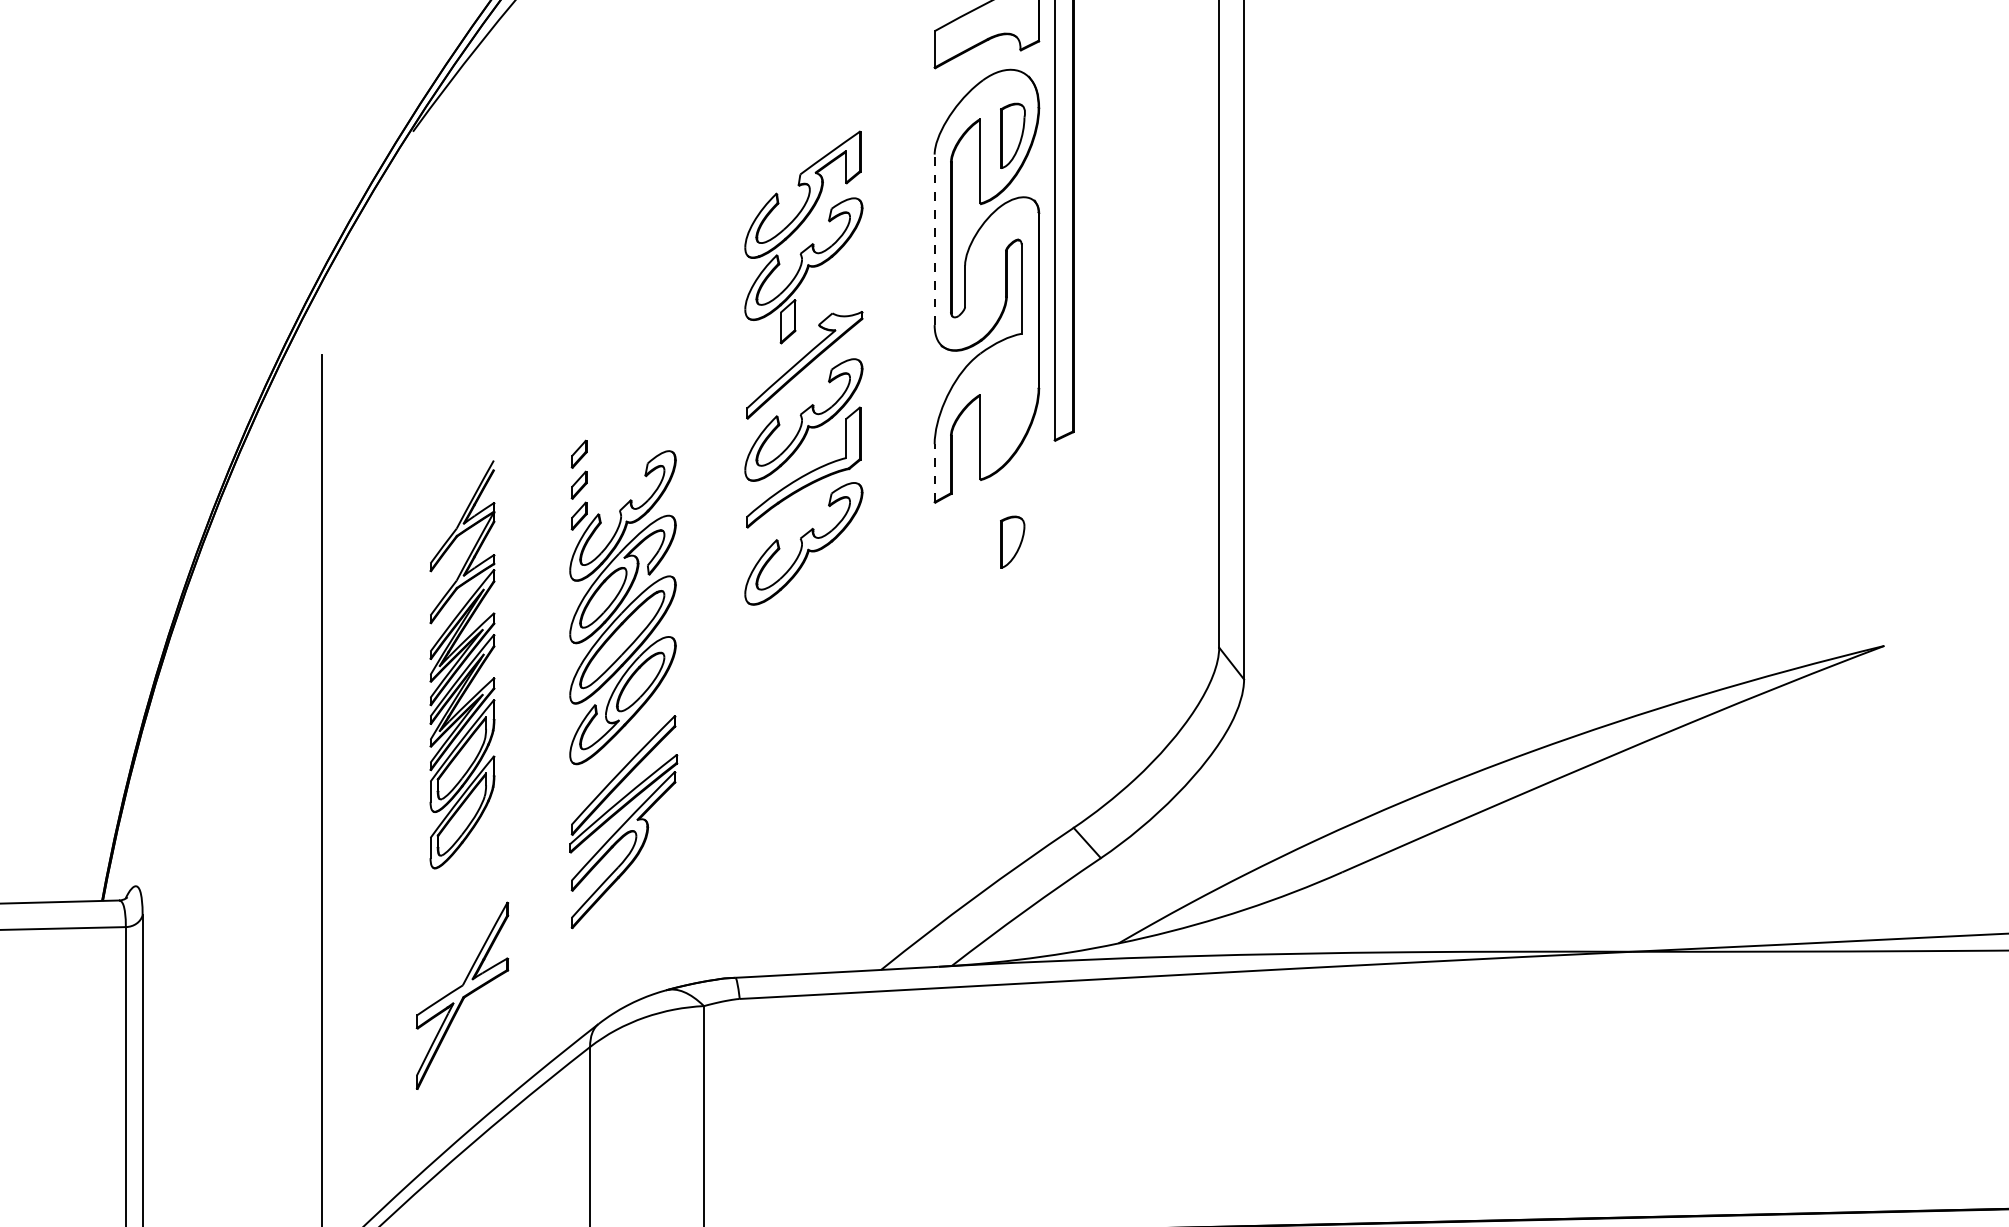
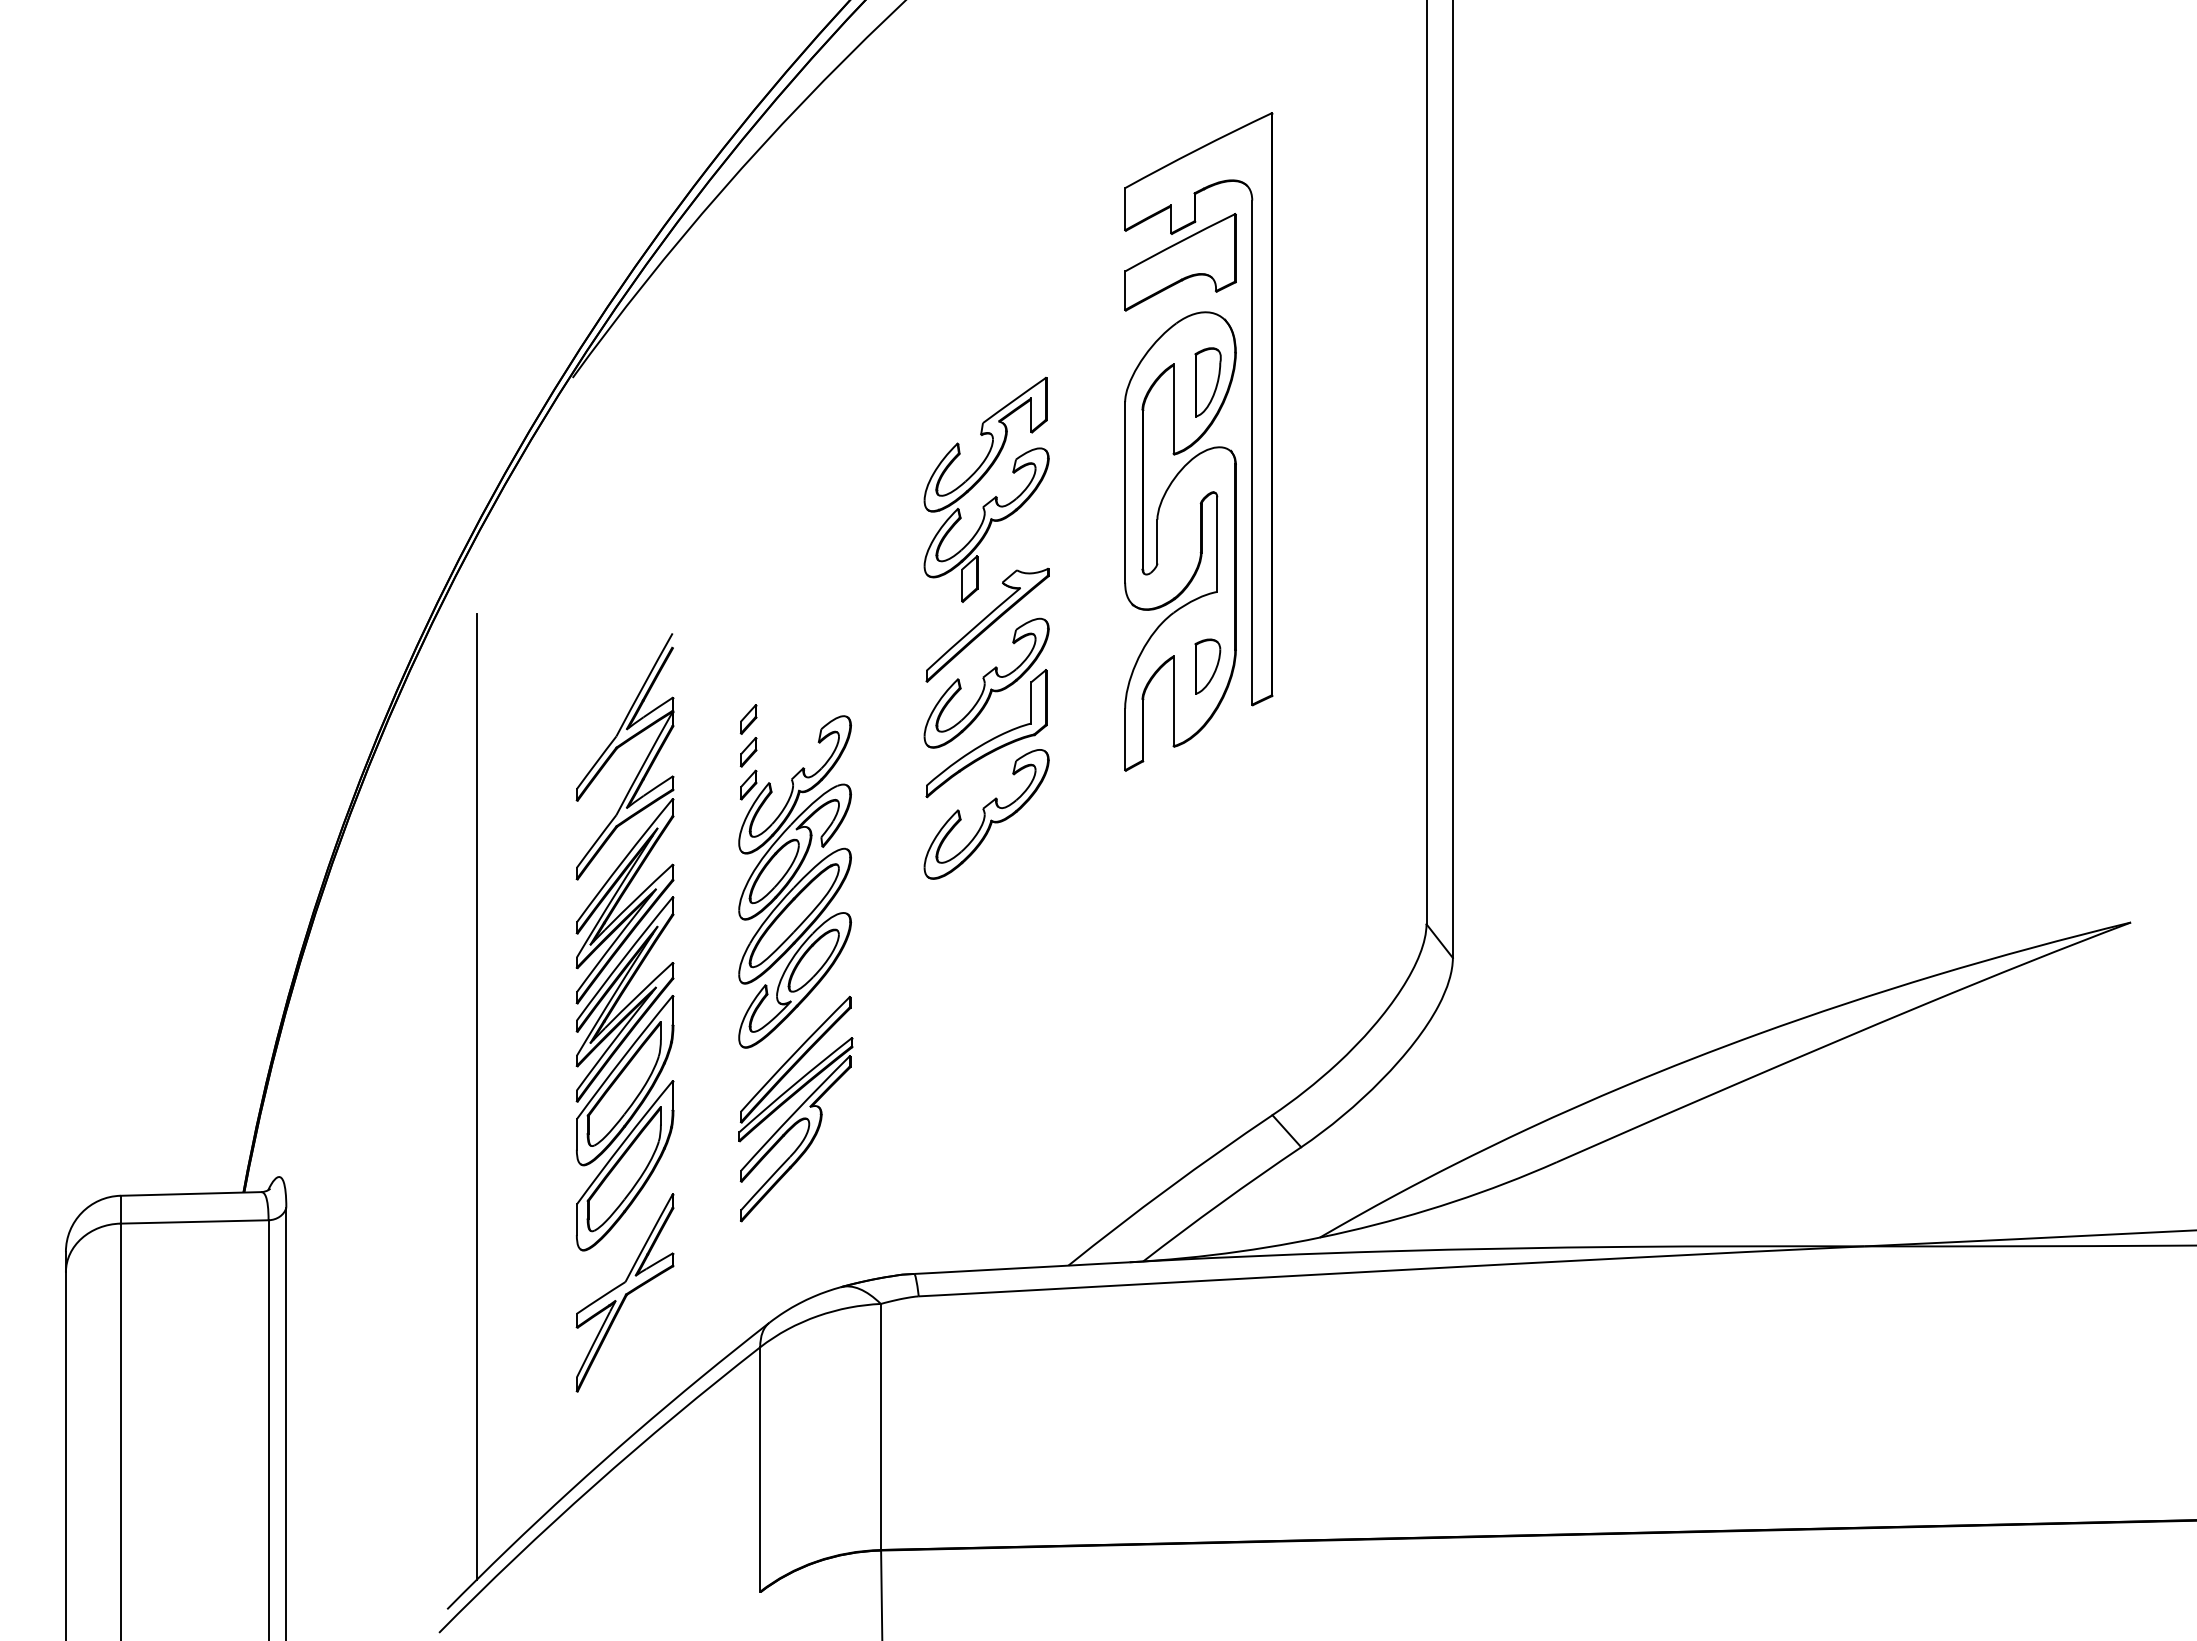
line: (934, 239) -> (1125, 491), dashed -> solid
line: (934, 473) -> (1125, 739), dashed -> solid
part: (1012, 542) -> (1207, 666), moved
part: (461, 664) -> (624, 942), size x1.43

